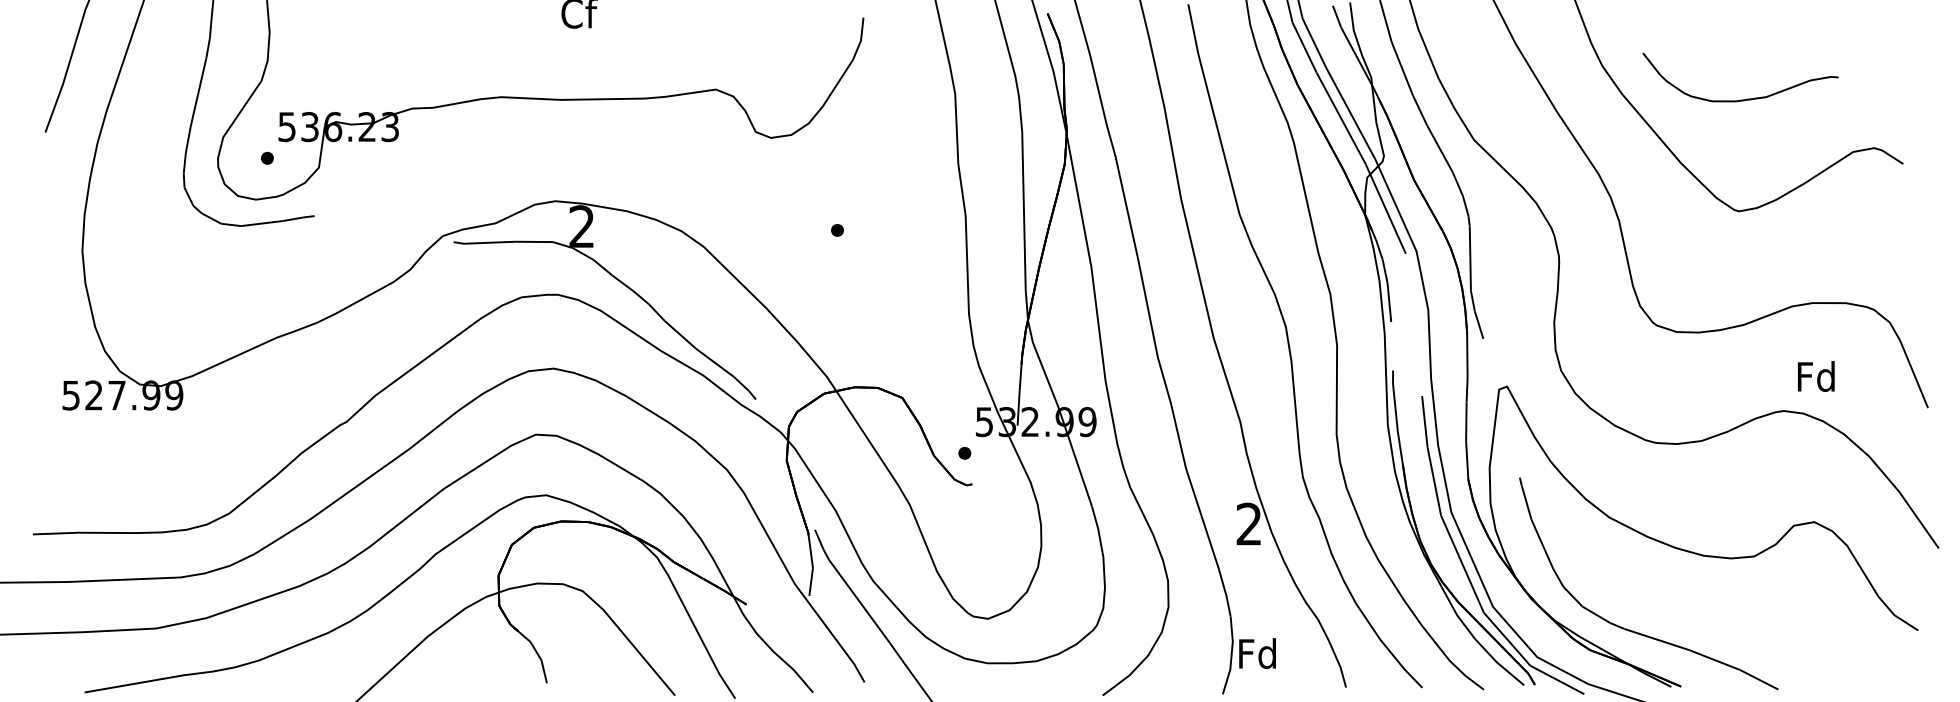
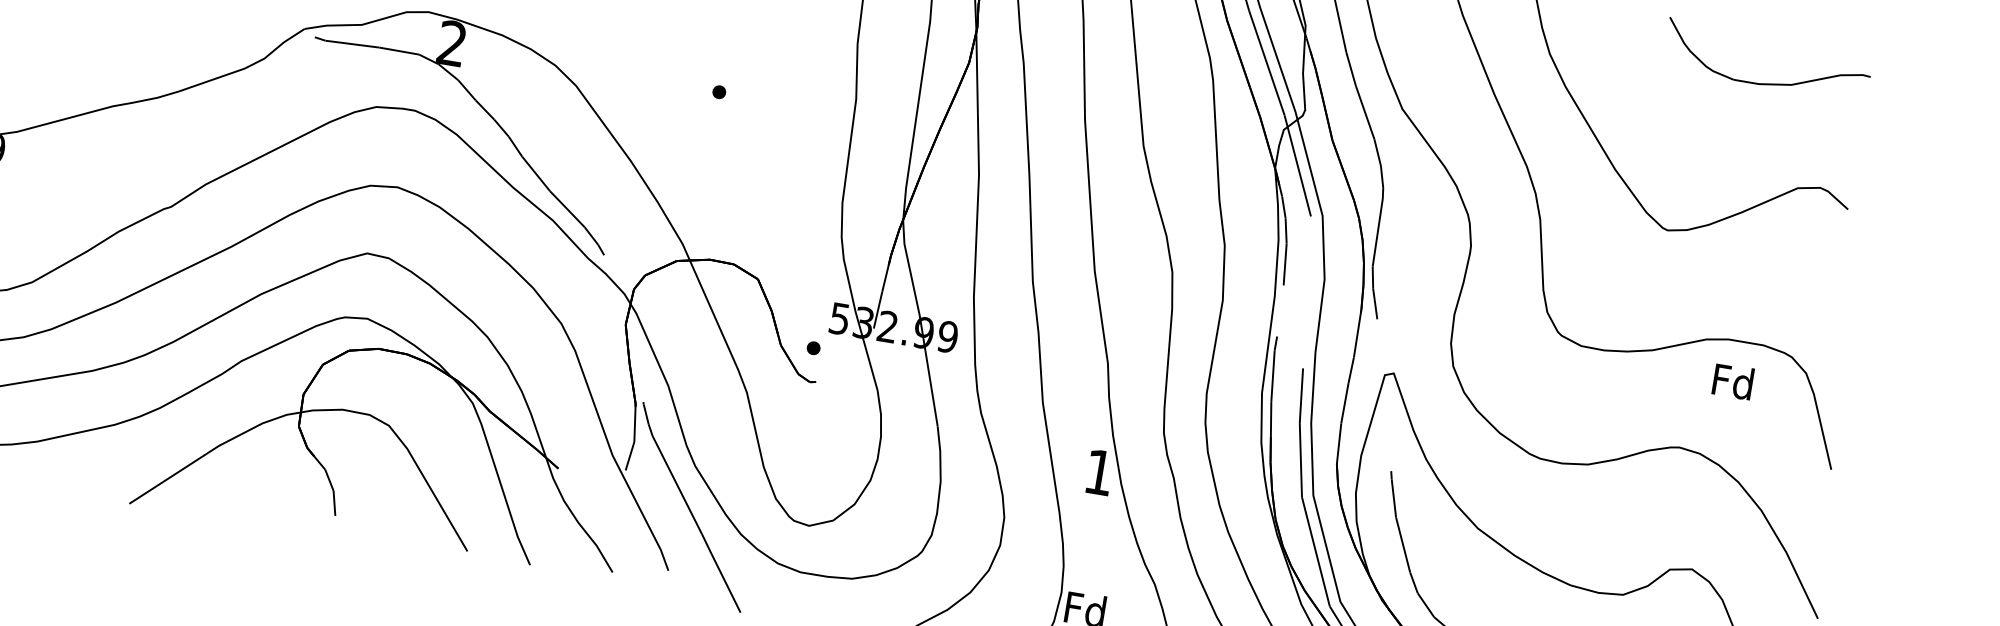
part: (1740, 99) -> (1763, 82), moved
text: (1816, 376) -> (1733, 381), moved
text: (1248, 523) -> (1098, 471), 2 -> 1

